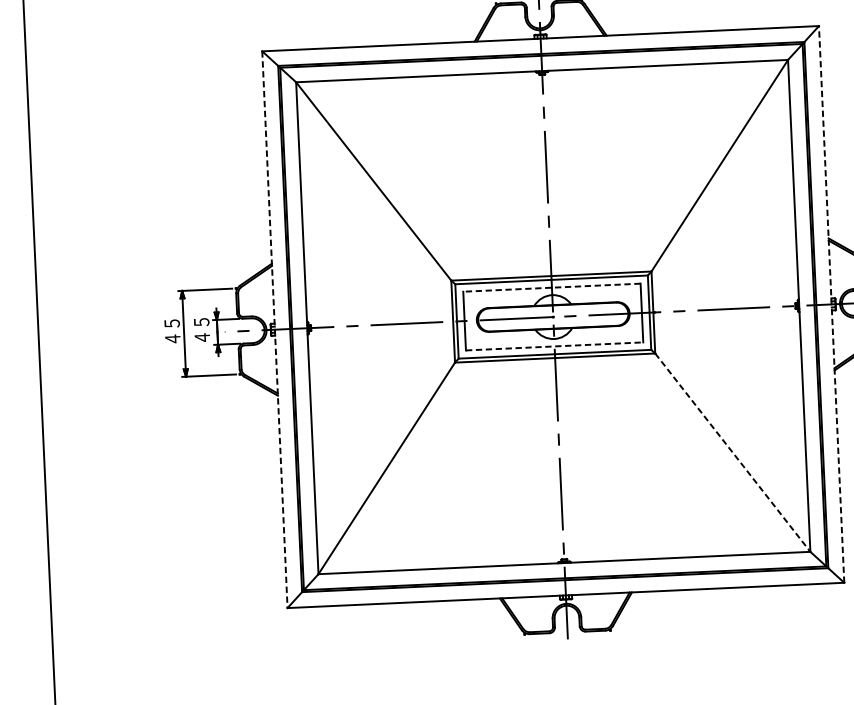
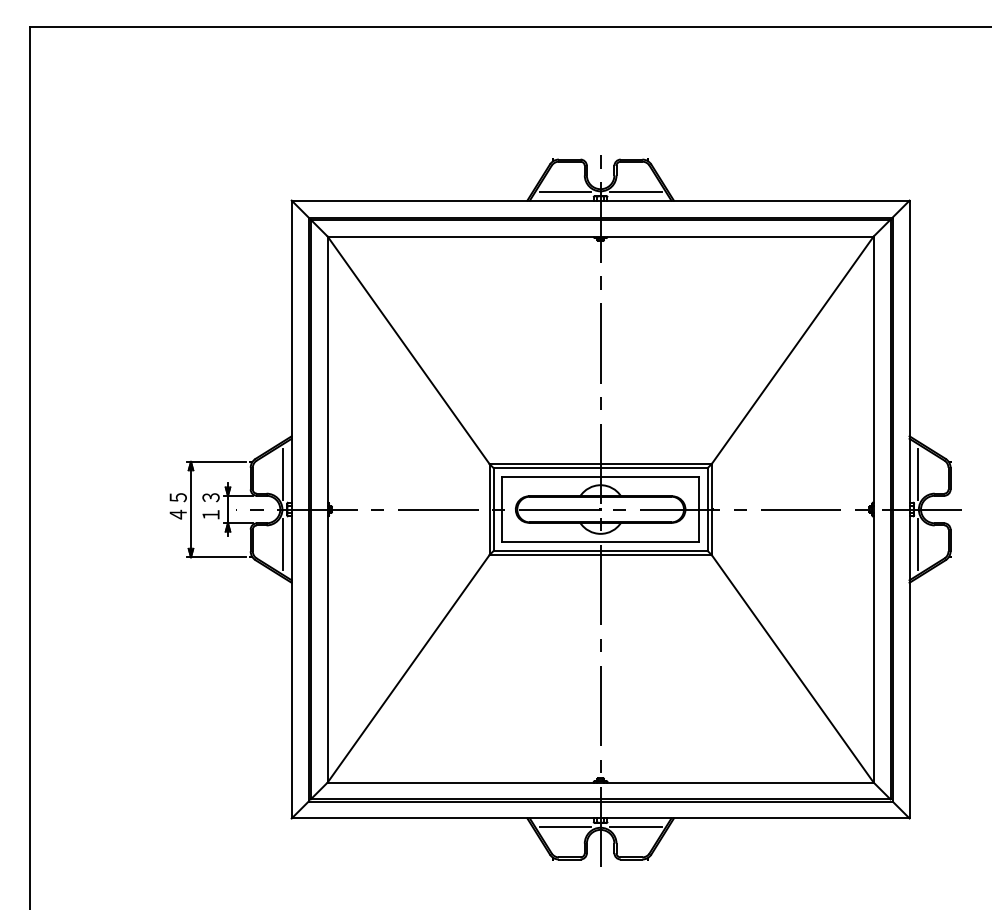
line: (571, 29) -> (635, 191), added
line: (508, 31) -> (565, 191), added
line: (838, 271) -> (918, 473), added
line: (551, 287) -> (600, 476), dashed -> solid
line: (265, 297) -> (282, 473), added
line: (831, 304) -> (909, 509), dashed -> solid
line: (274, 329) -> (291, 509), dashed -> solid
text: (201, 330) -> (210, 506), ４５ -> １３
line: (841, 335) -> (918, 544), added
line: (555, 346) -> (601, 542), dashed -> solid
line: (268, 361) -> (282, 544), added
line: (732, 452) -> (792, 668), dashed -> solid
line: (597, 602) -> (635, 827), added
line: (534, 605) -> (565, 827), added

